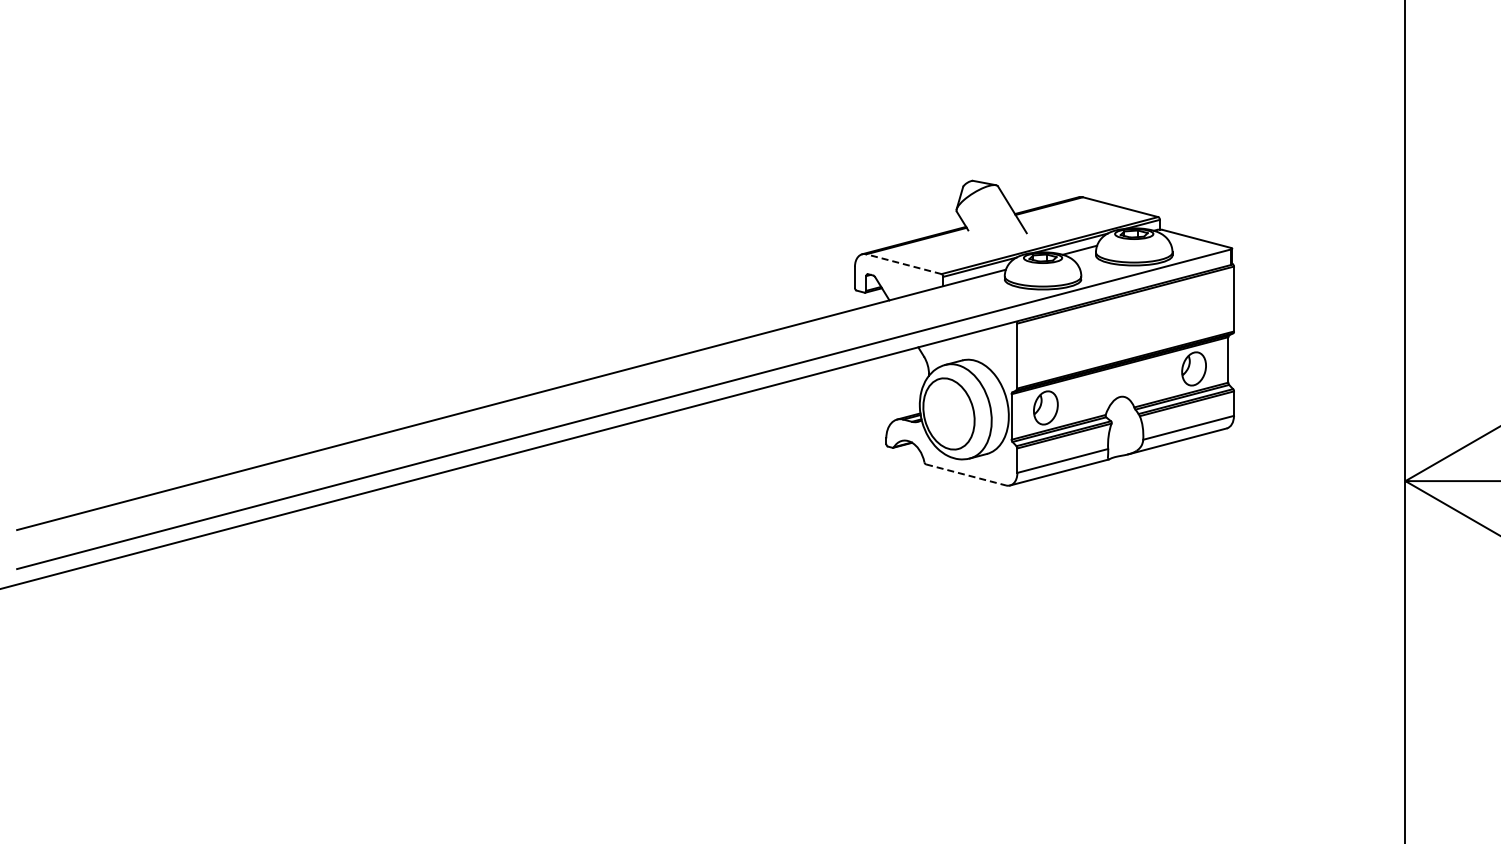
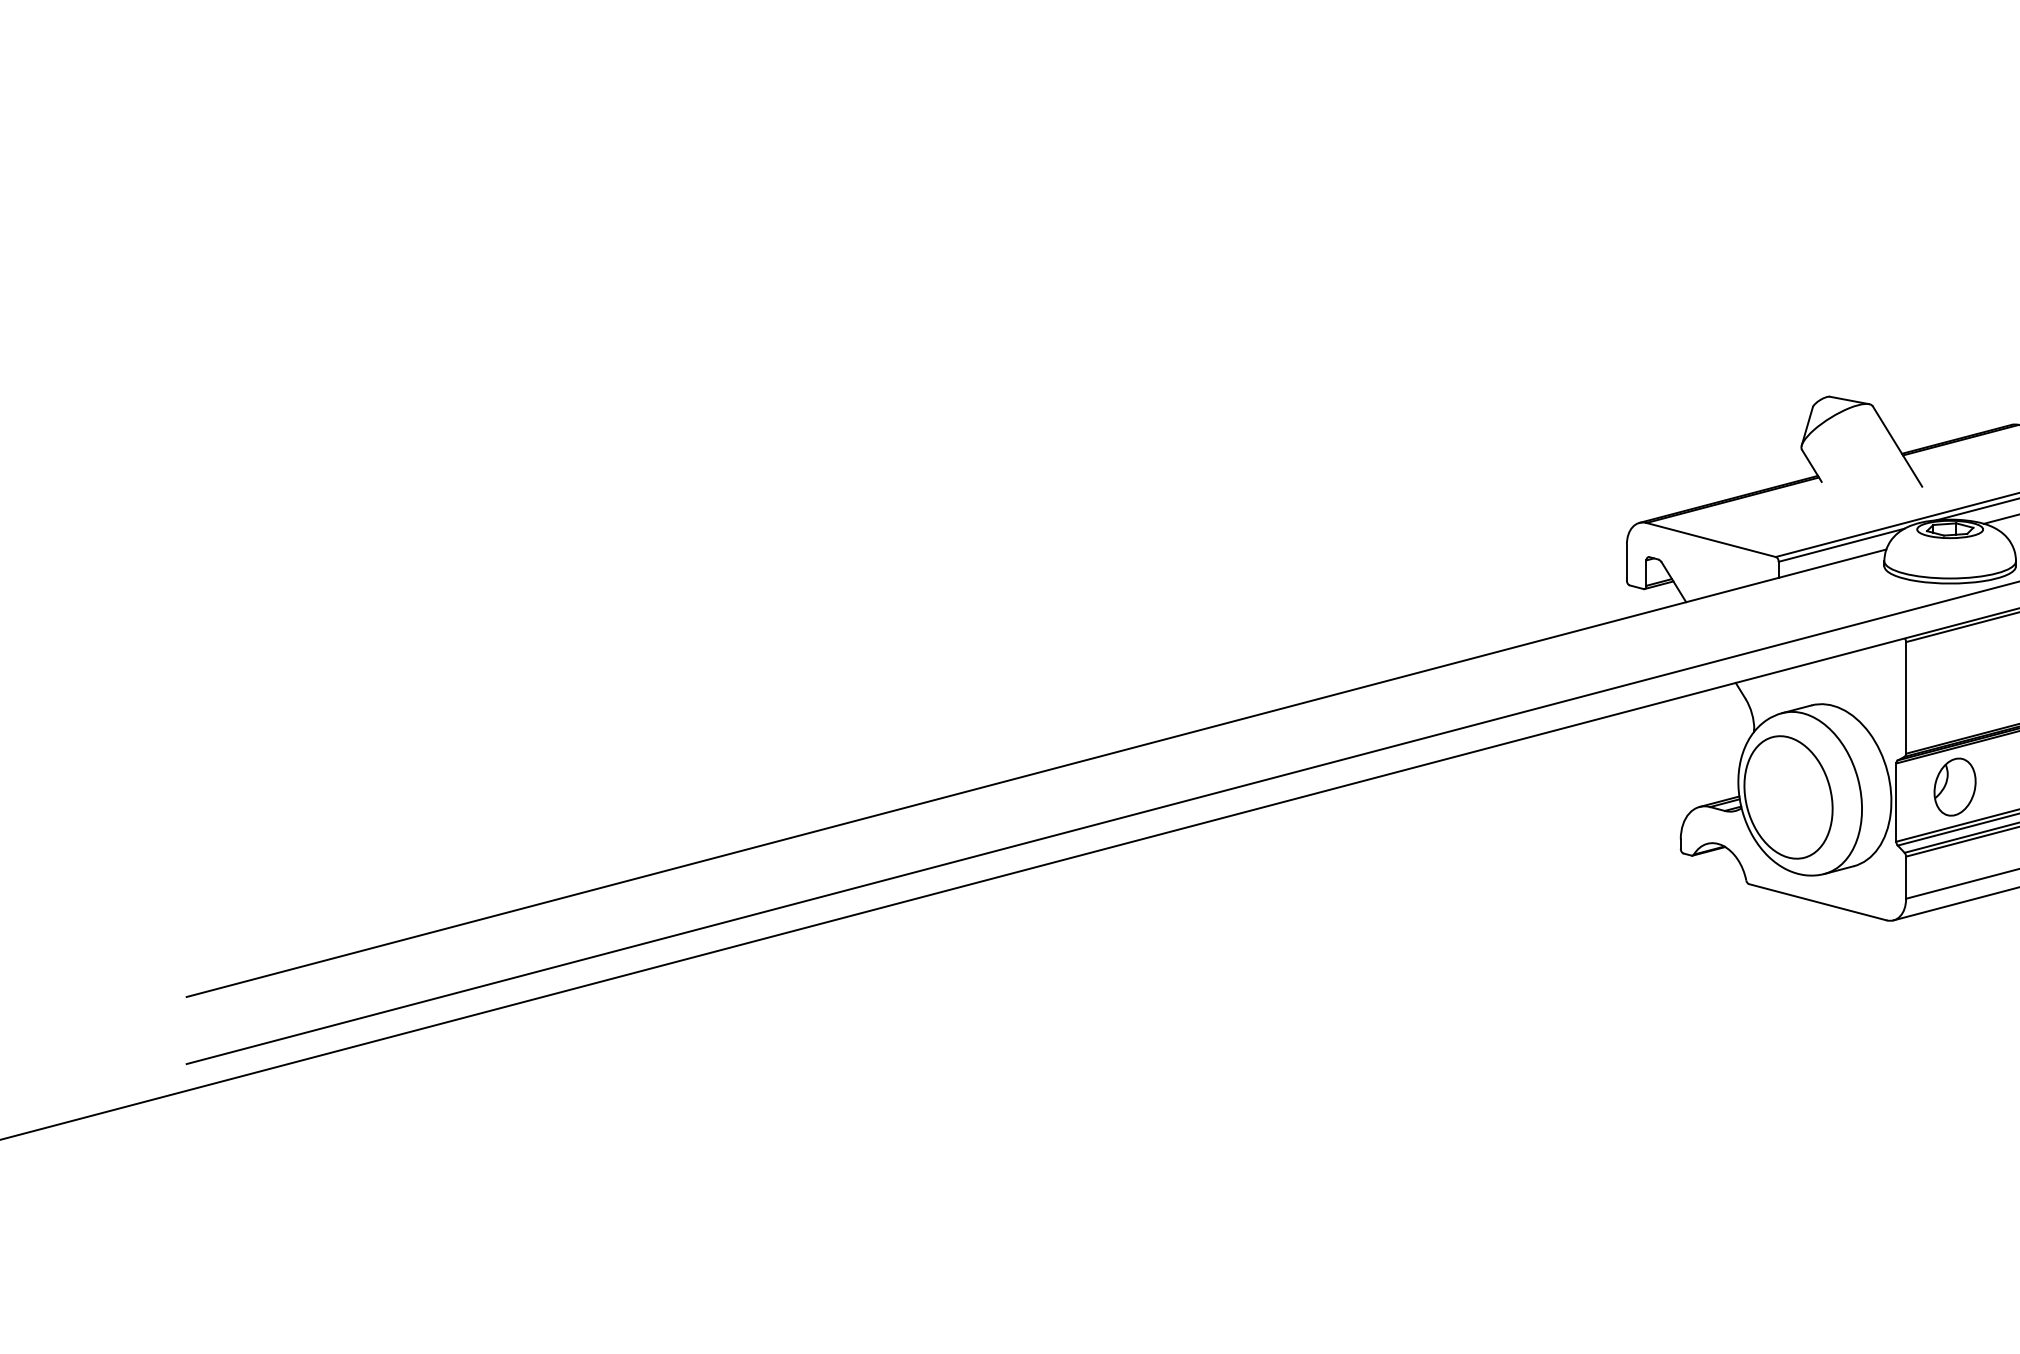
line: (903, 264) -> (1710, 540), dashed -> solid
line: (966, 475) -> (1818, 903), dashed -> solid

